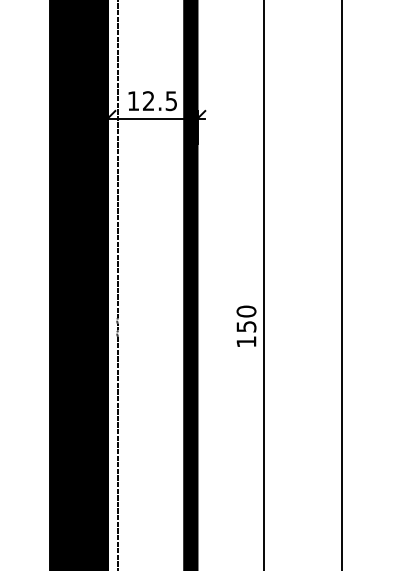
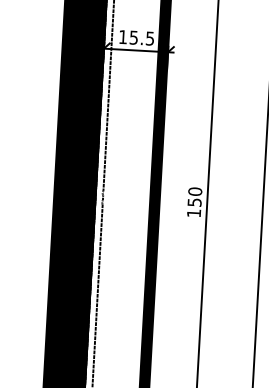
text: (148, 101) -> (133, 38), 12.5 -> 15.5

